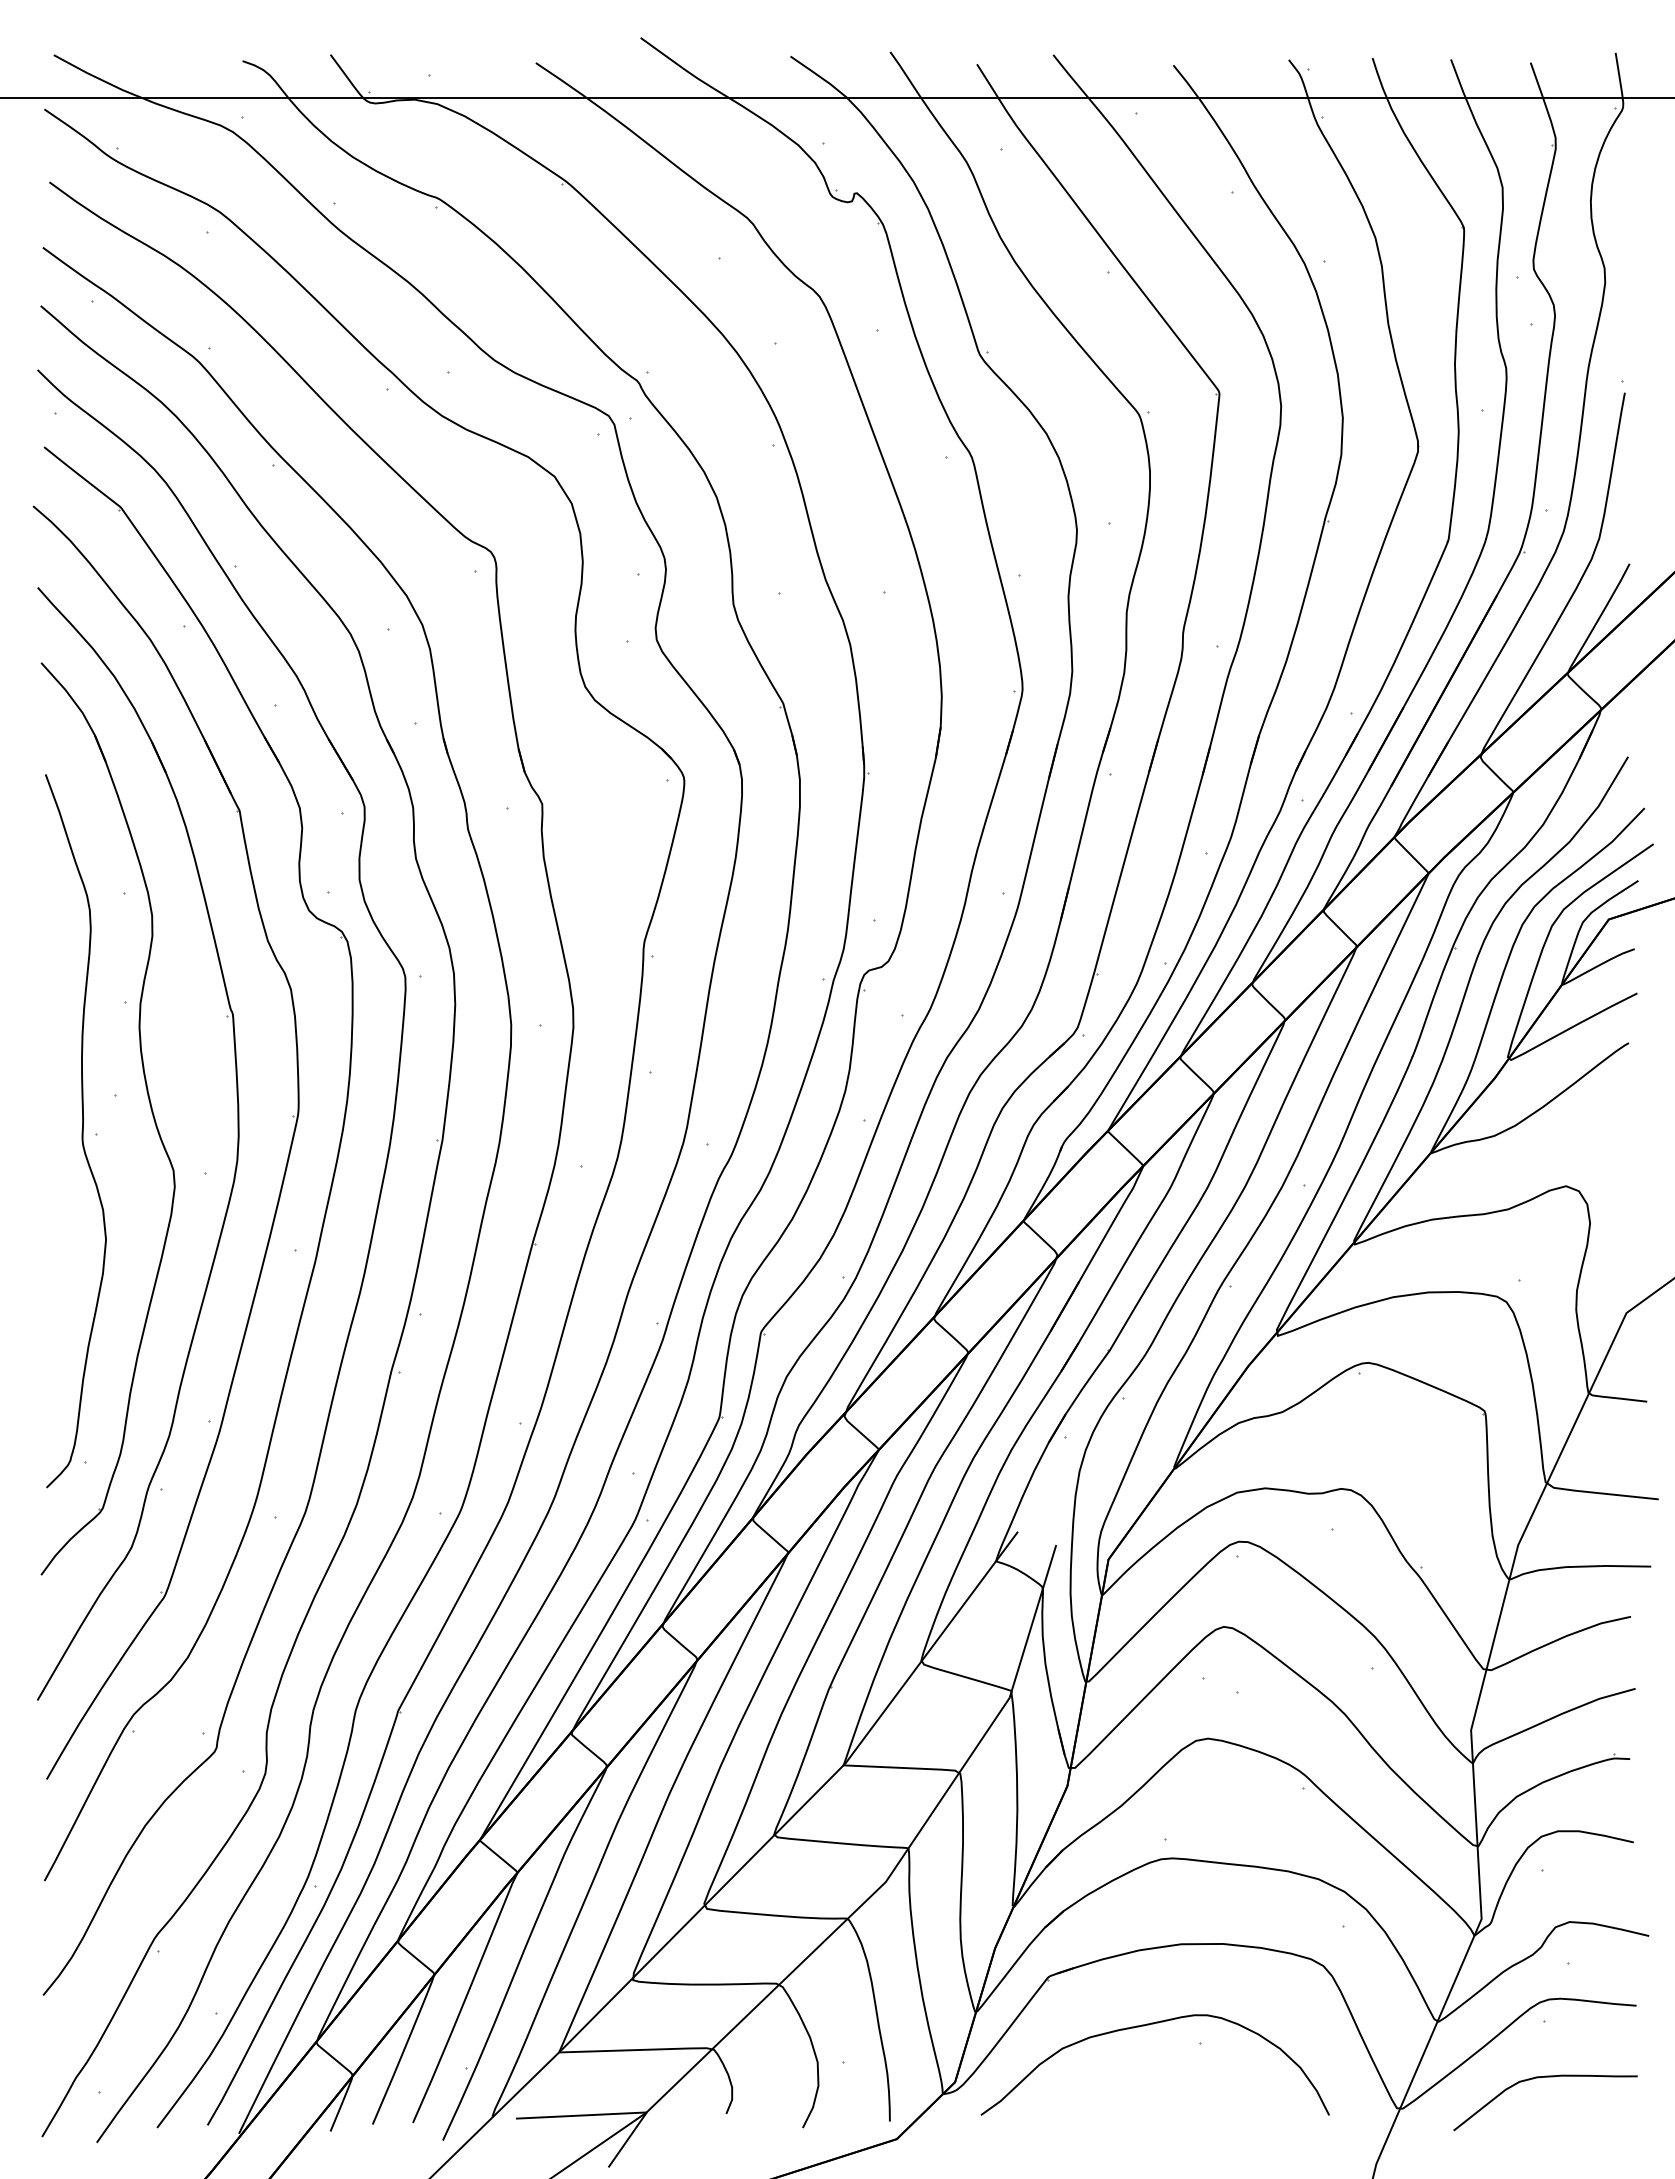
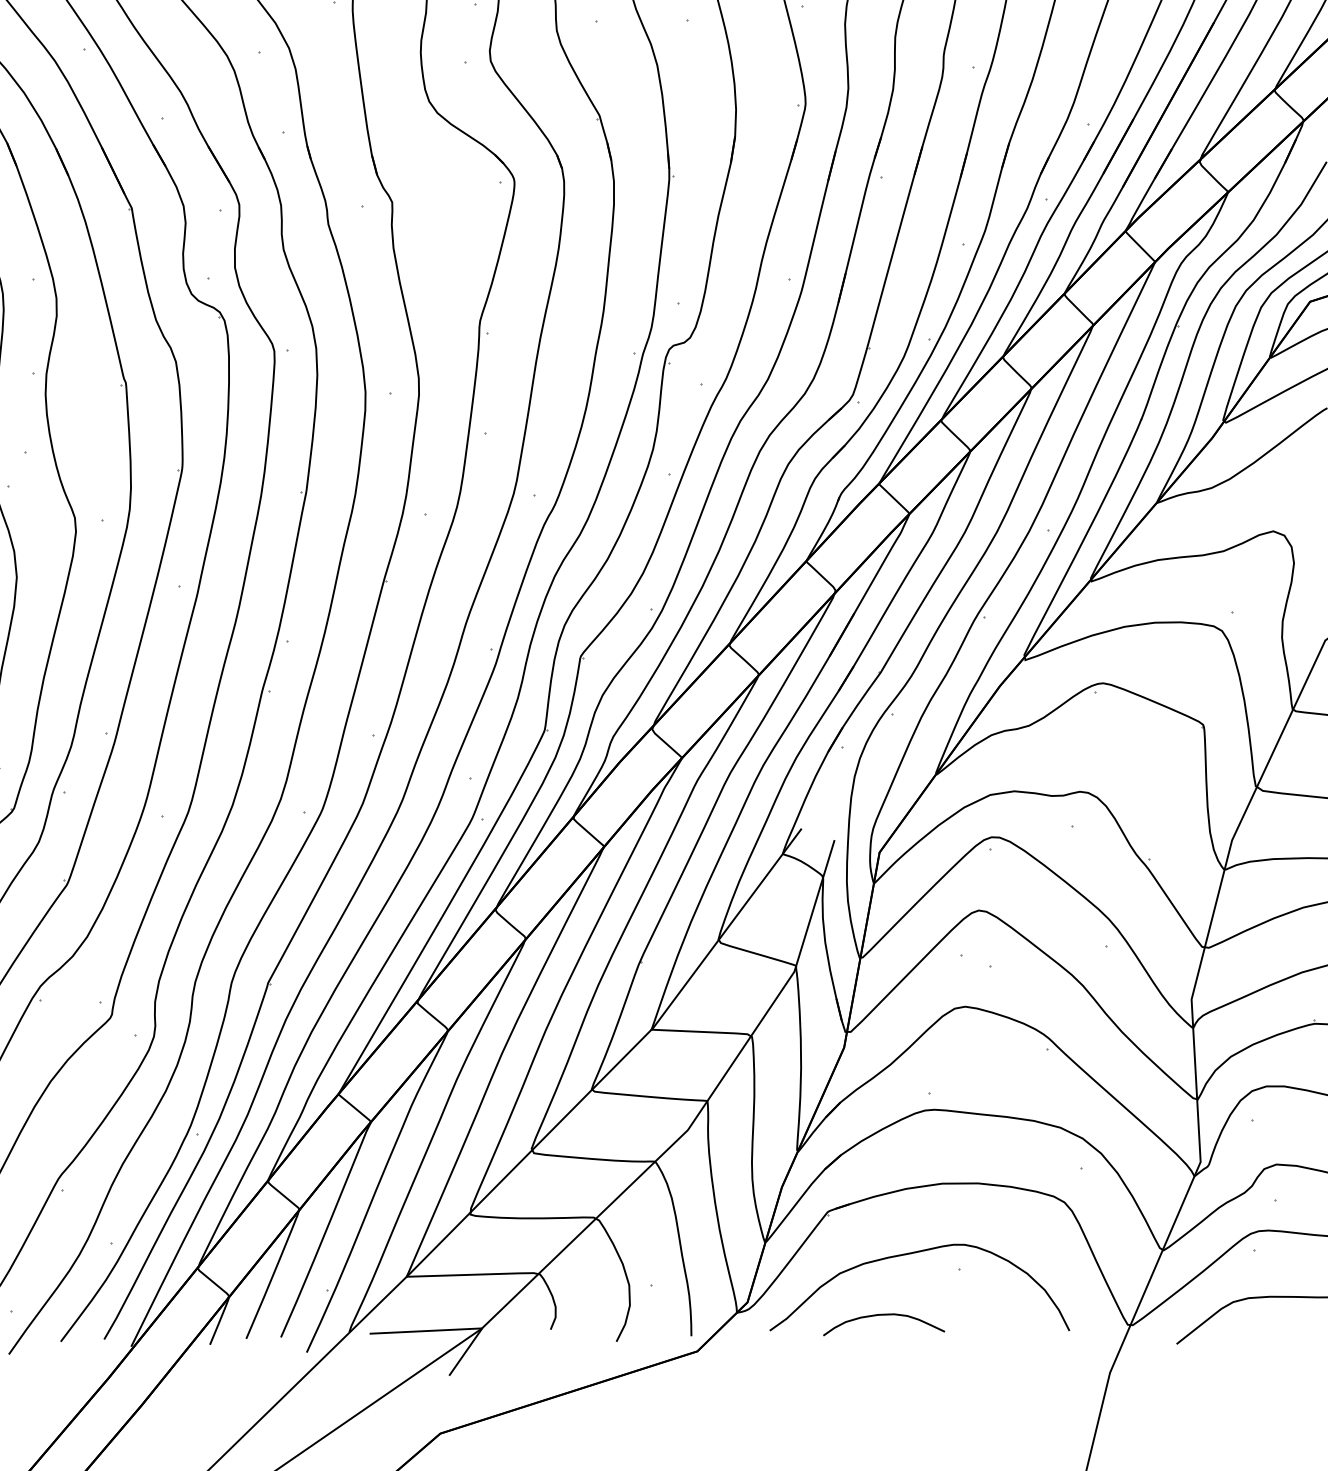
curve: (1113, 2097) -> (883, 1315), added

